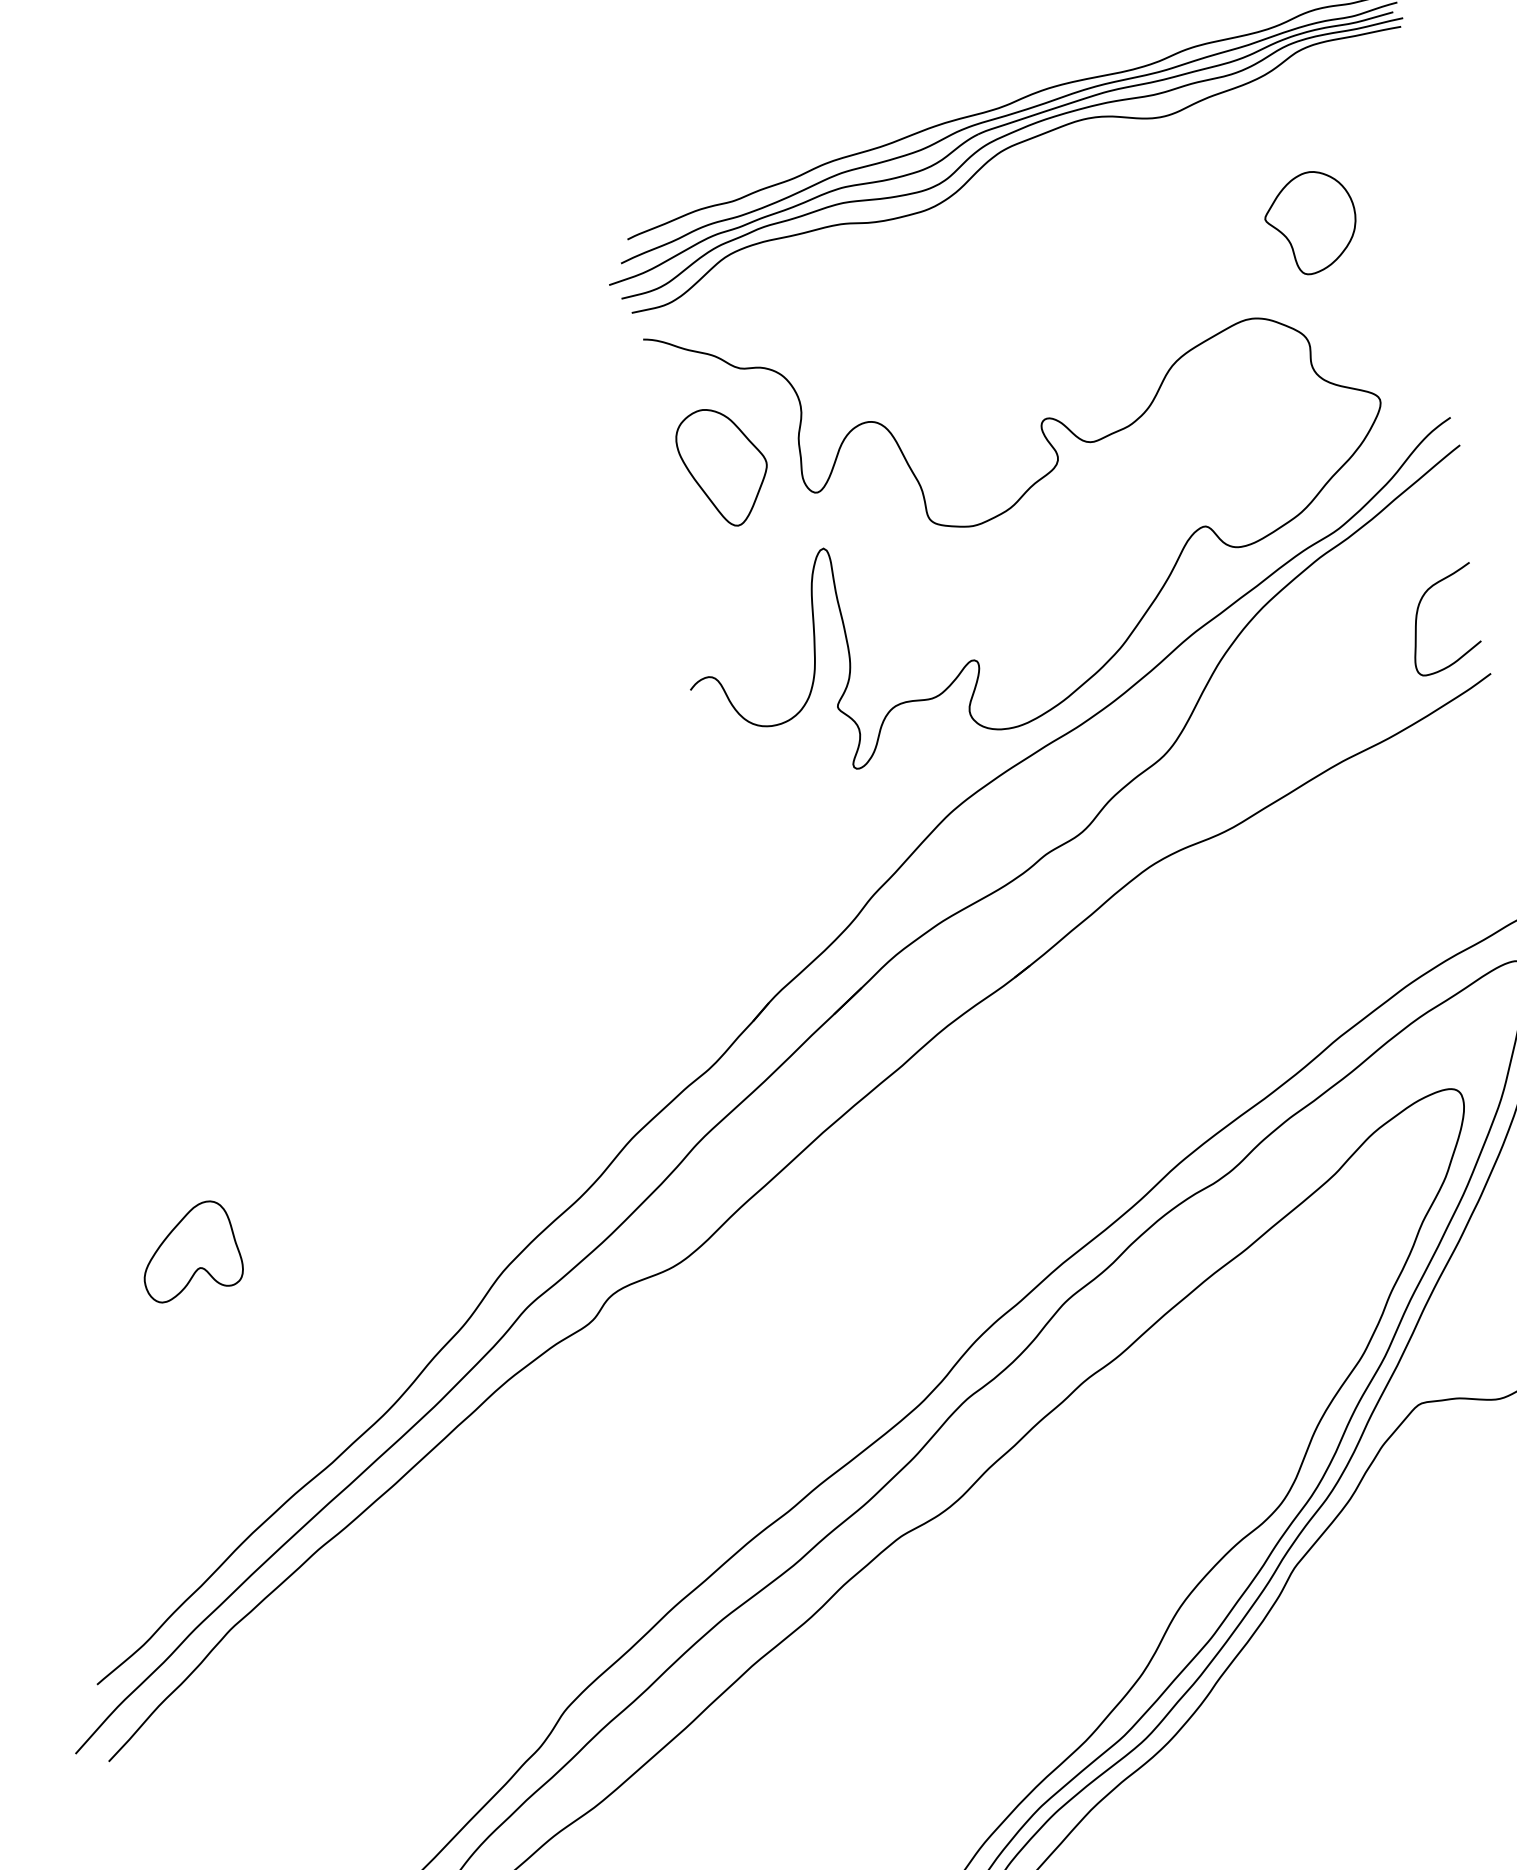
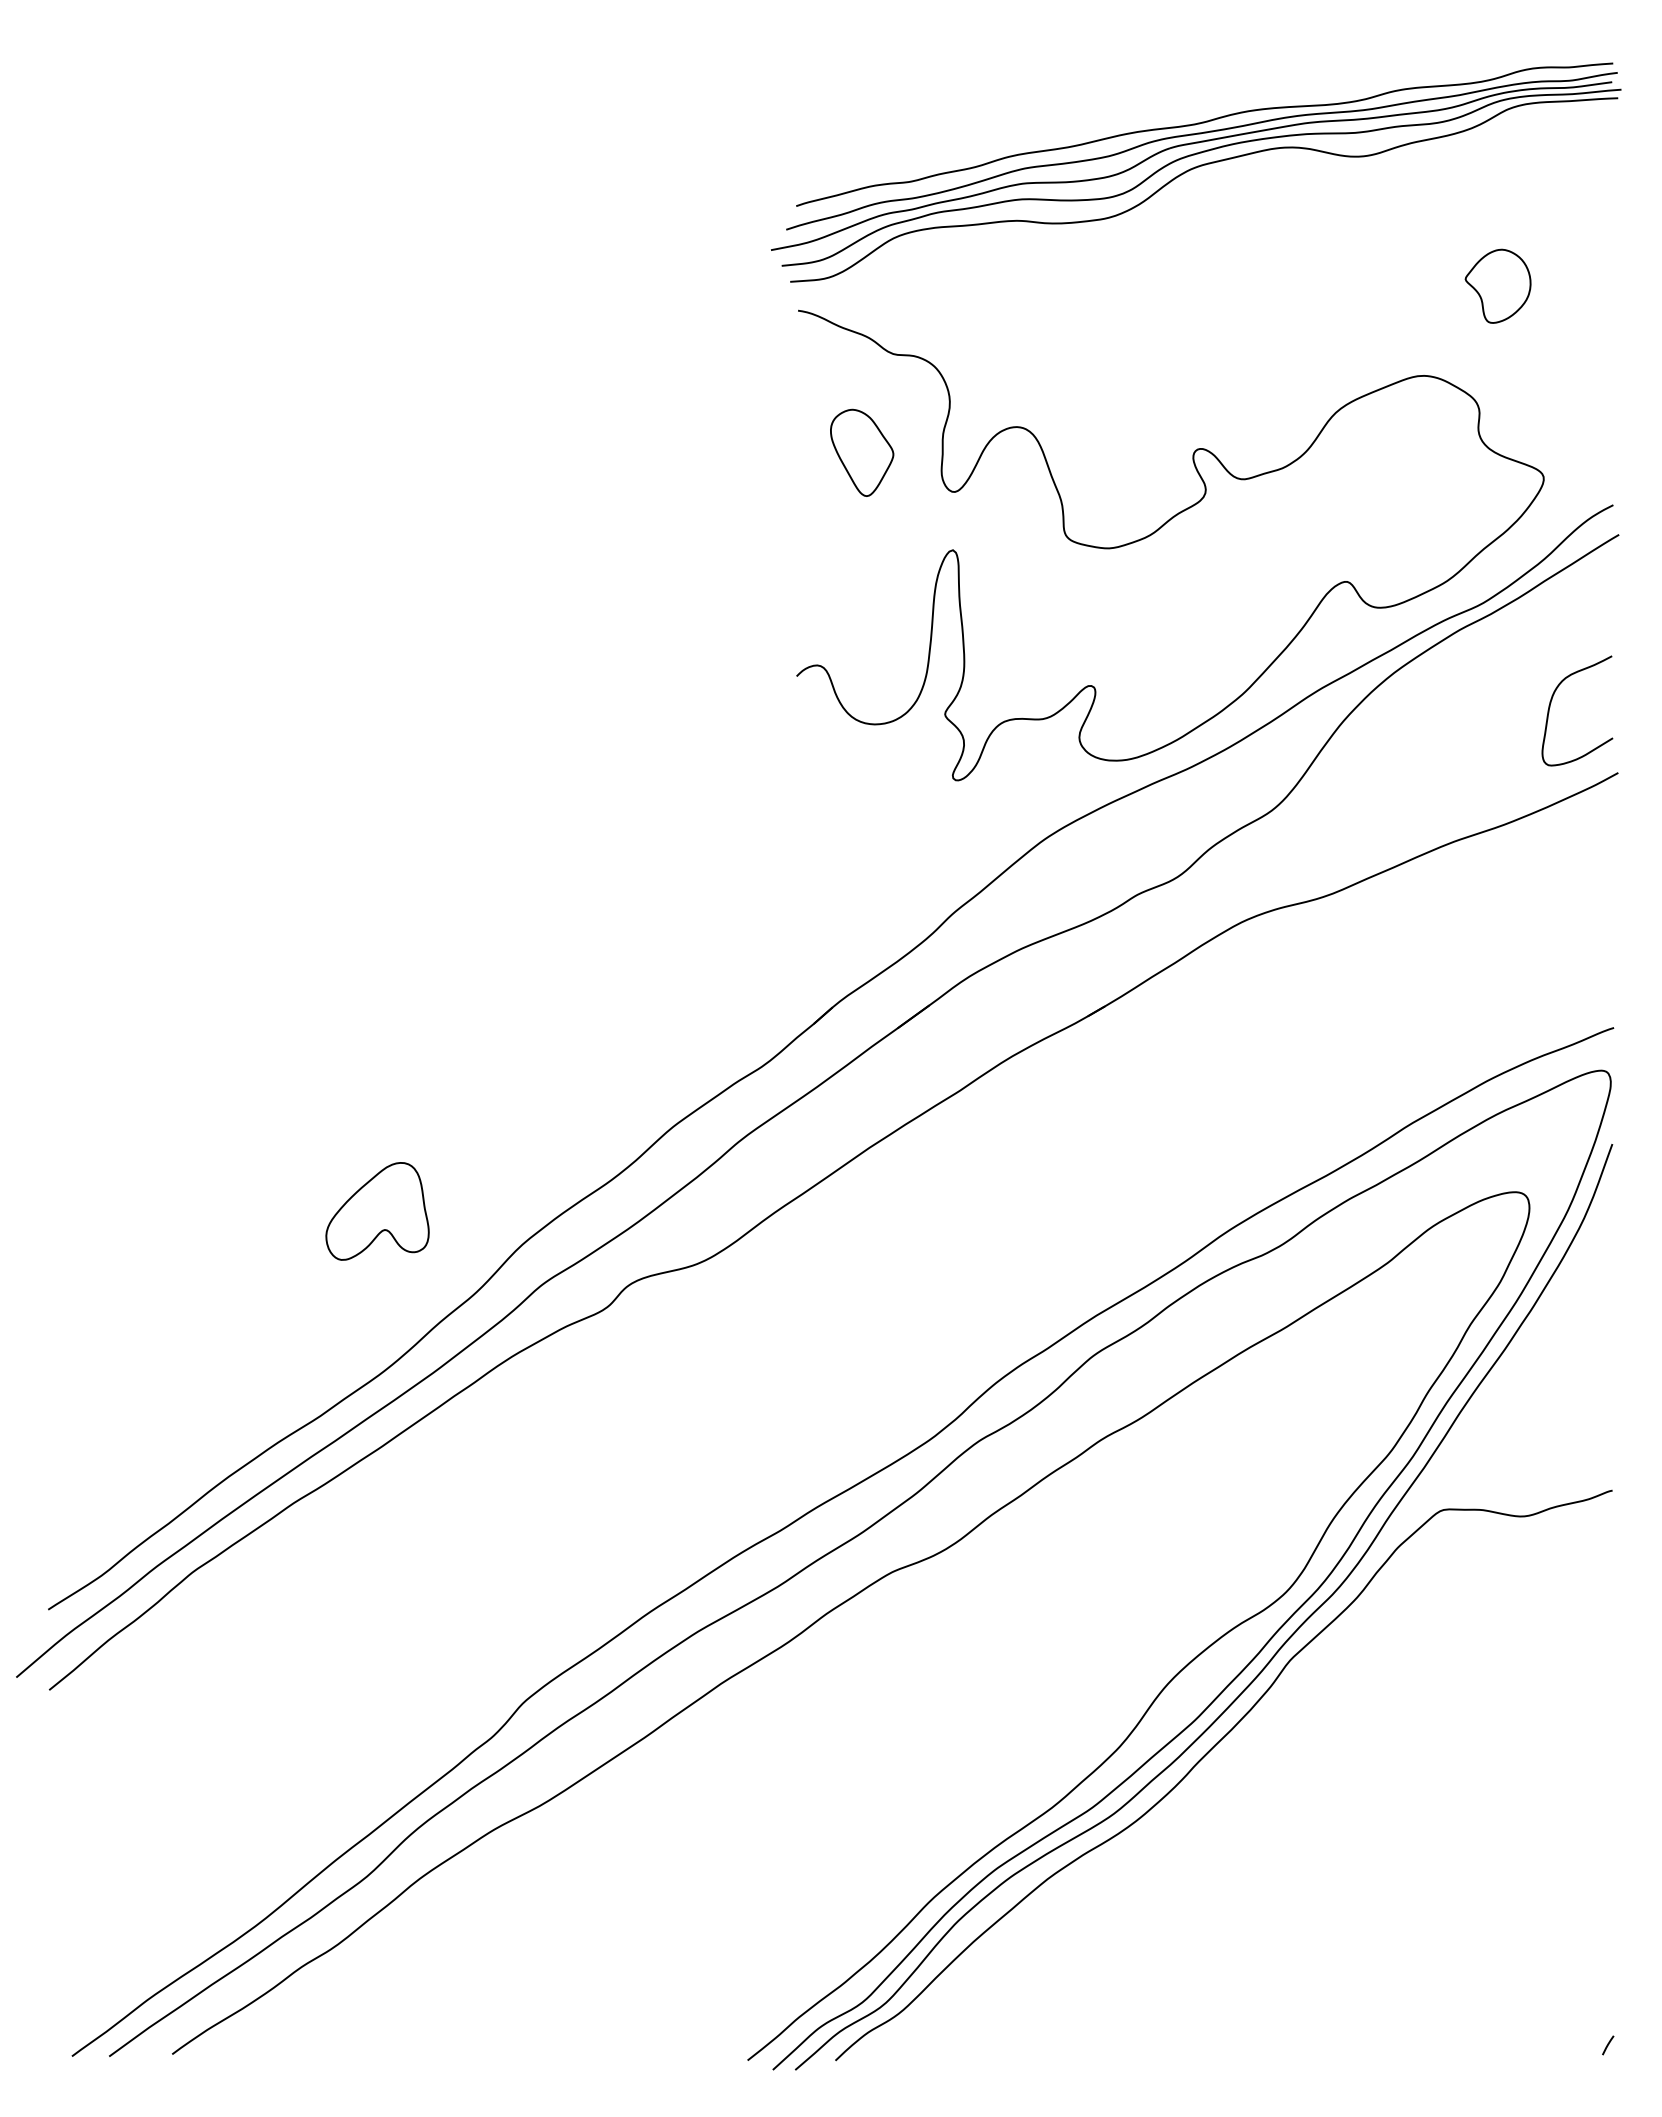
part: (1310, 223) -> (1497, 286), size x0.7
part: (722, 467) -> (861, 452), size x0.7
part: (190, 1251) -> (377, 1211), moved

